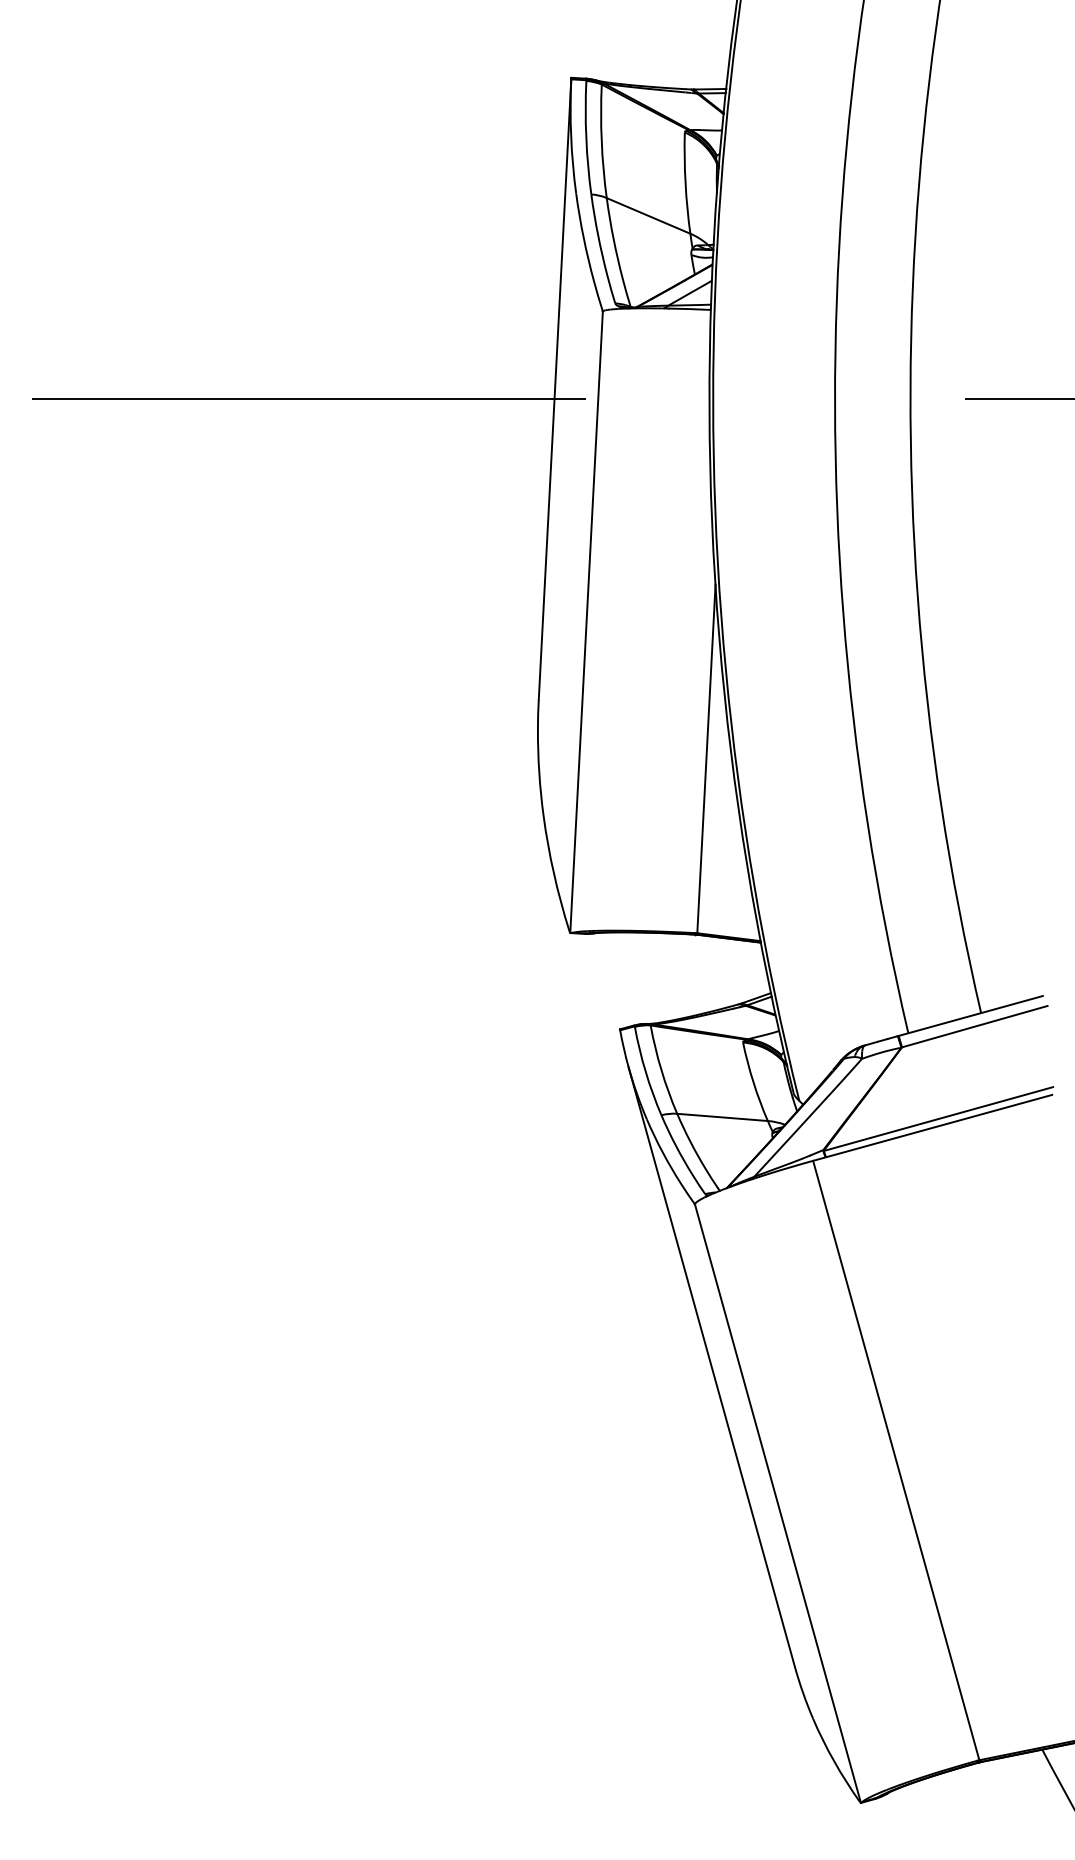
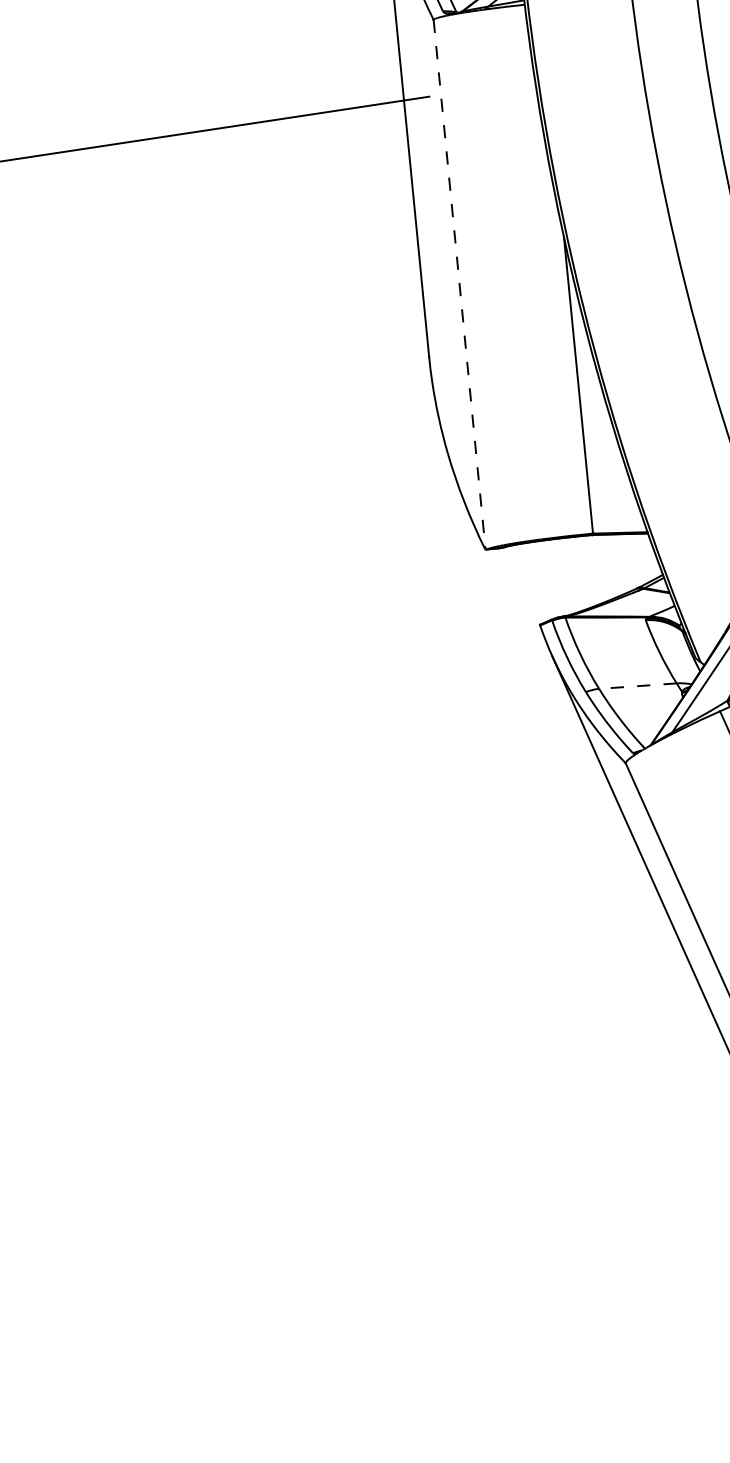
line: (586, 622) -> (459, 285), solid -> dashed
line: (722, 1117) -> (637, 686), solid -> dashed

